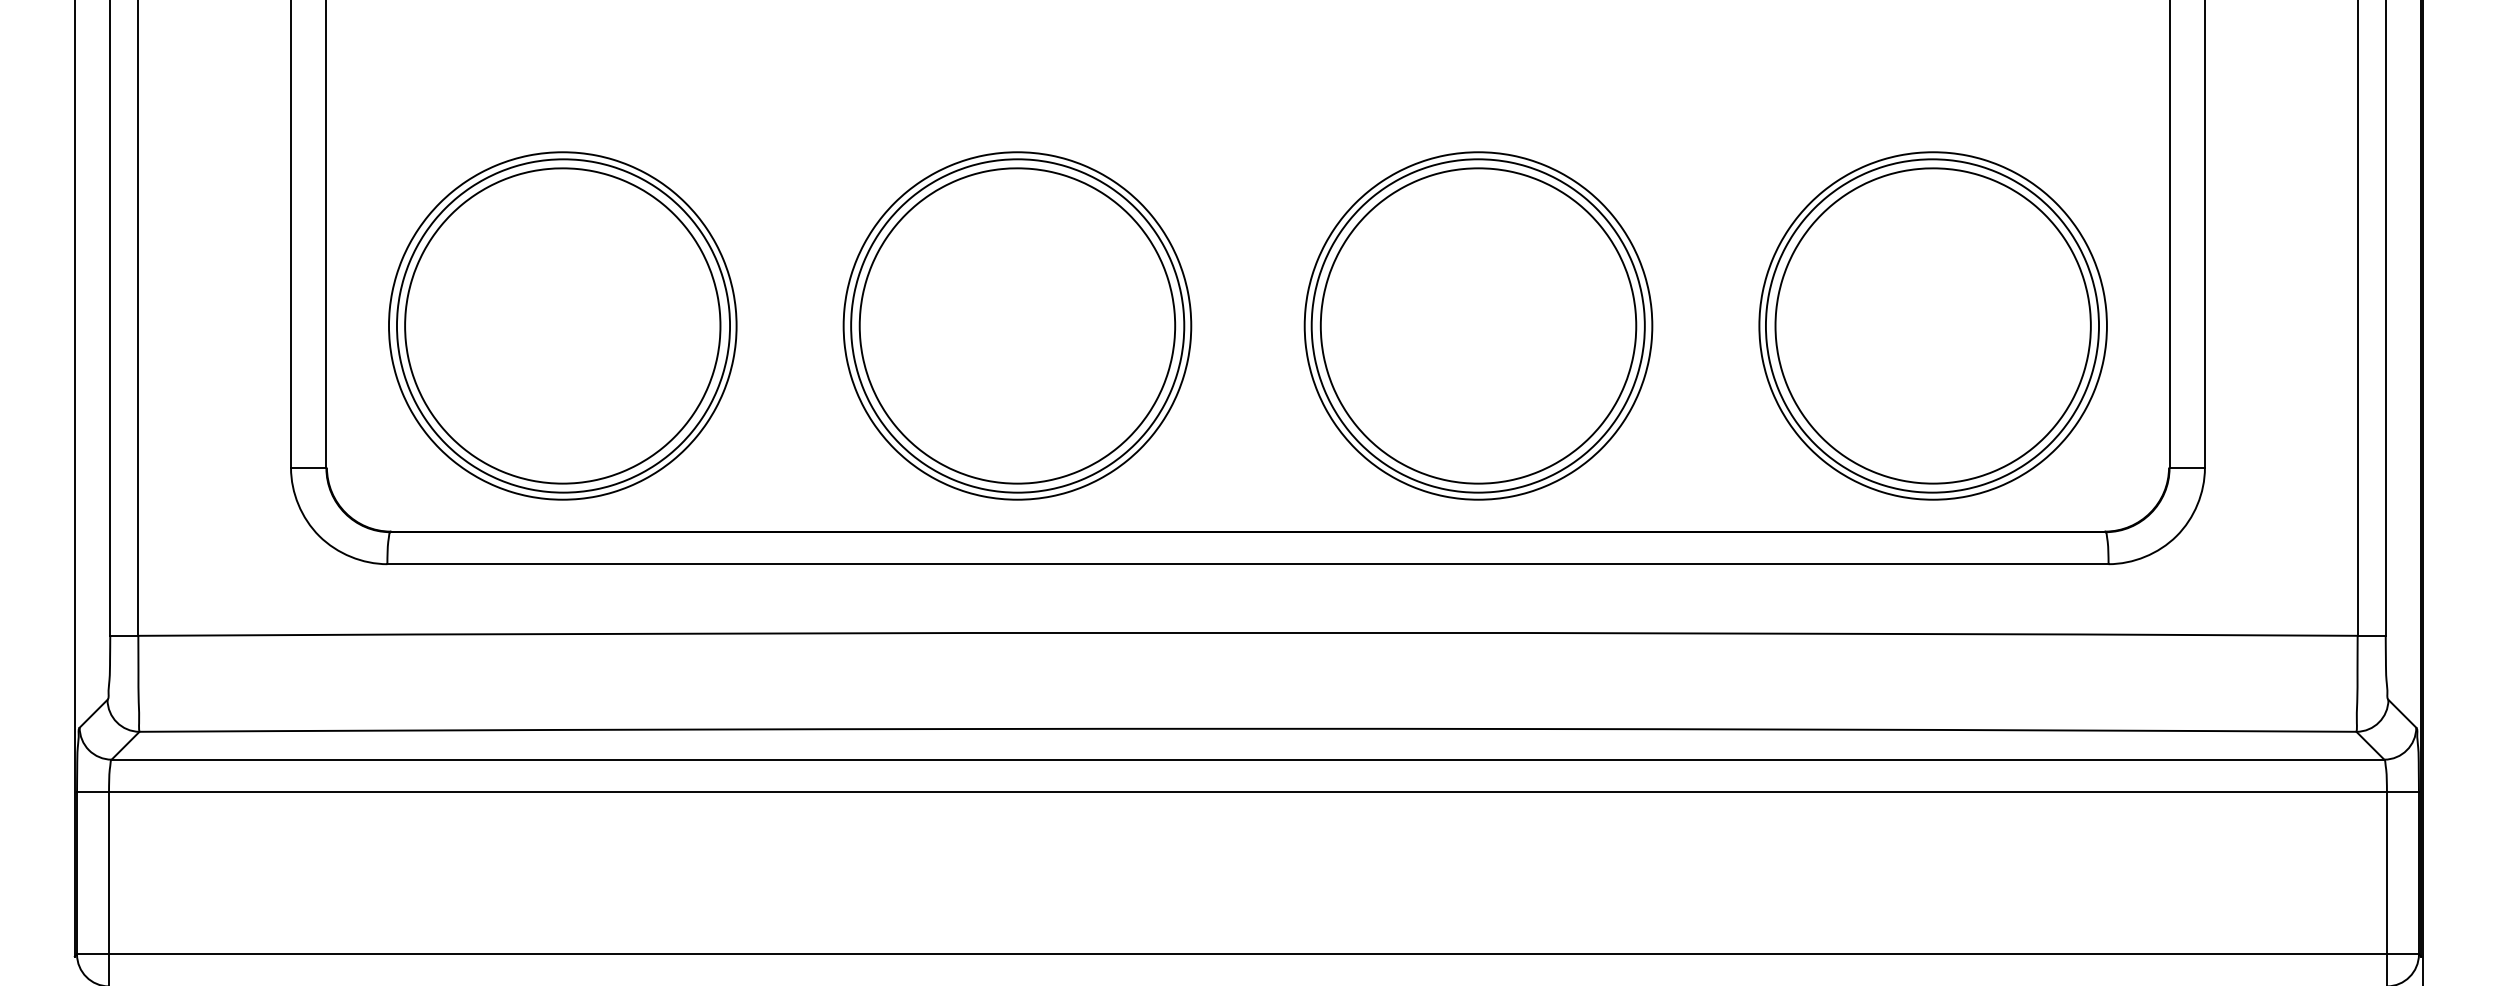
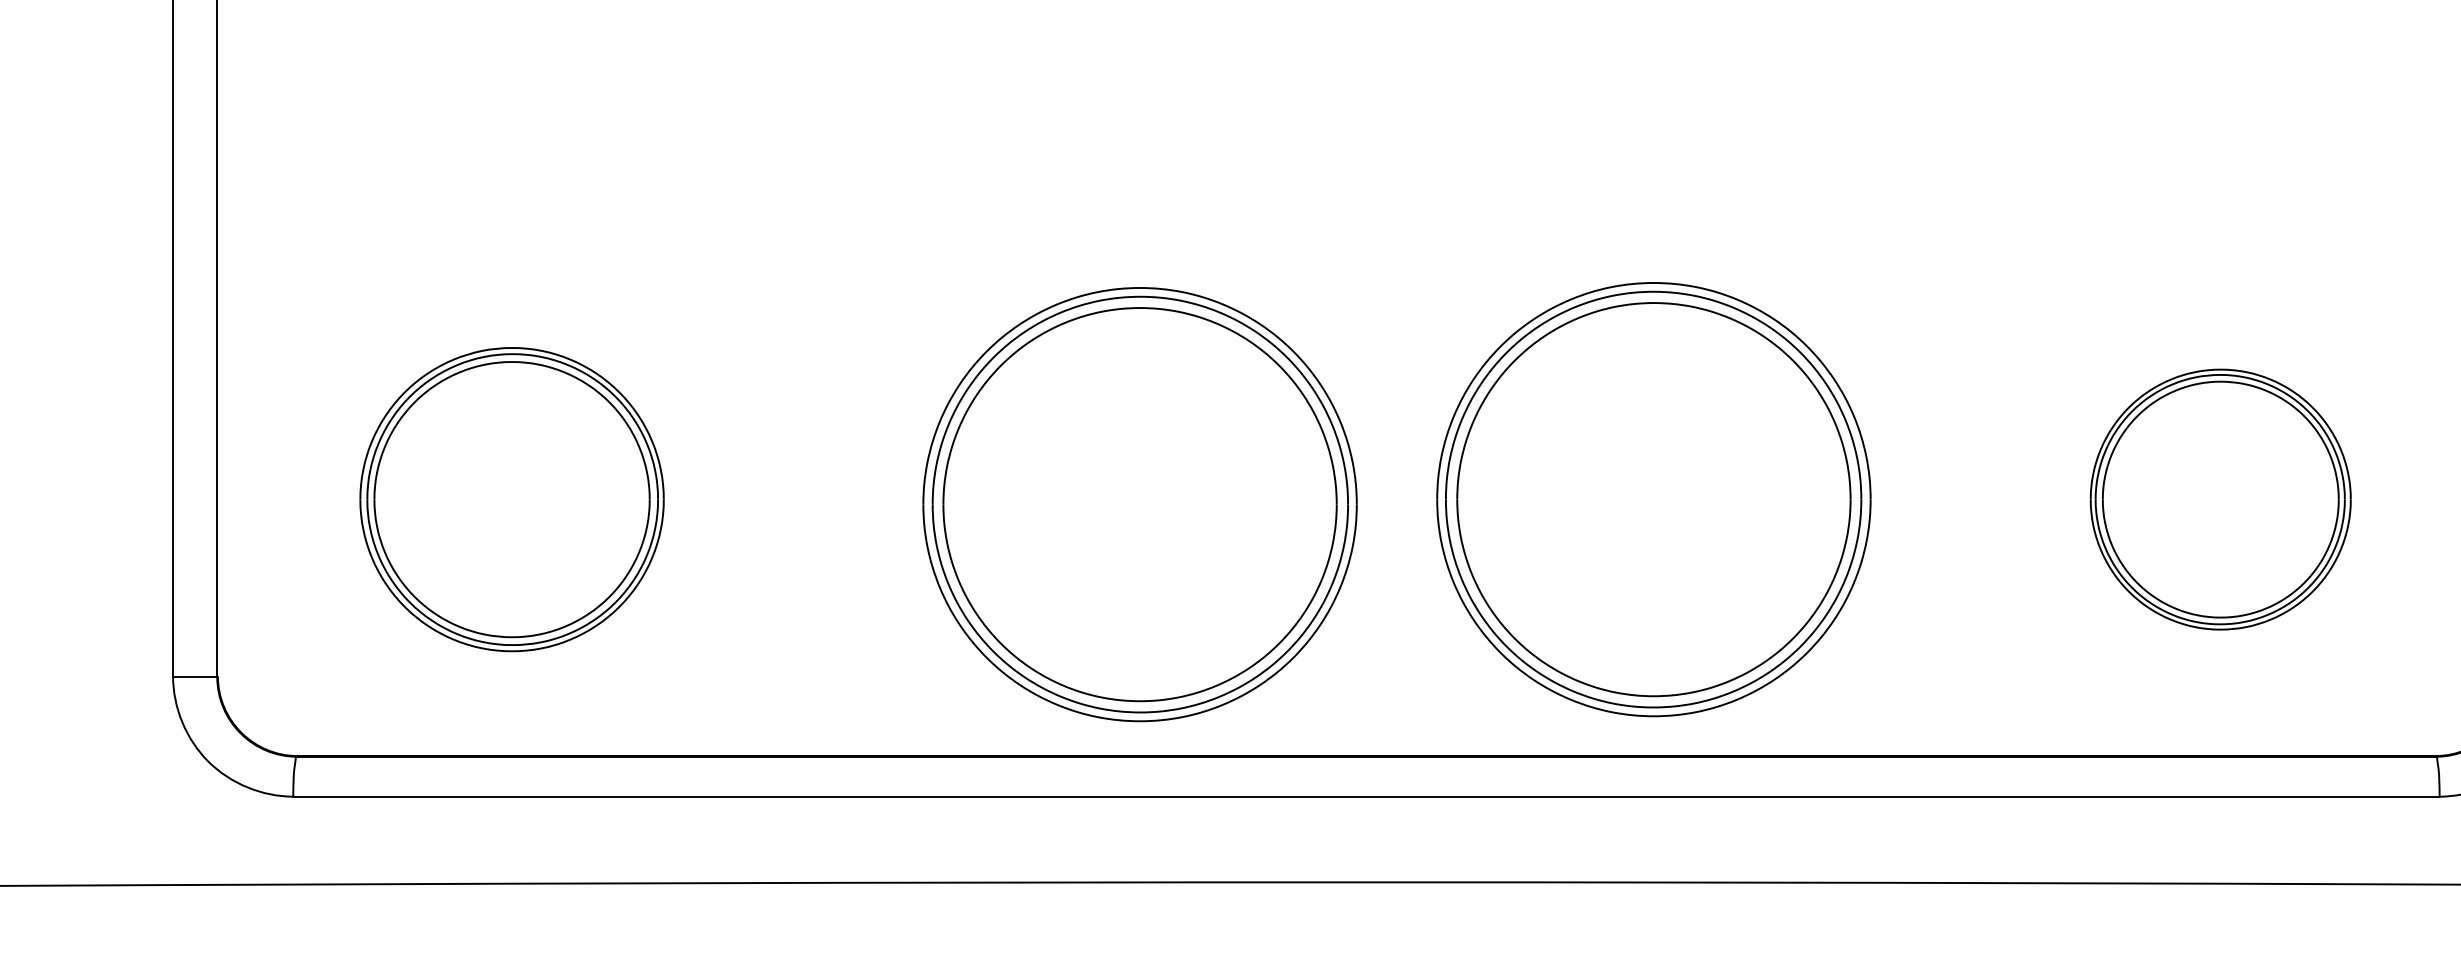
part: (562, 325) -> (511, 499), size x0.7
part: (1017, 325) -> (1140, 504), moved
part: (1932, 325) -> (2220, 499), size x0.6

